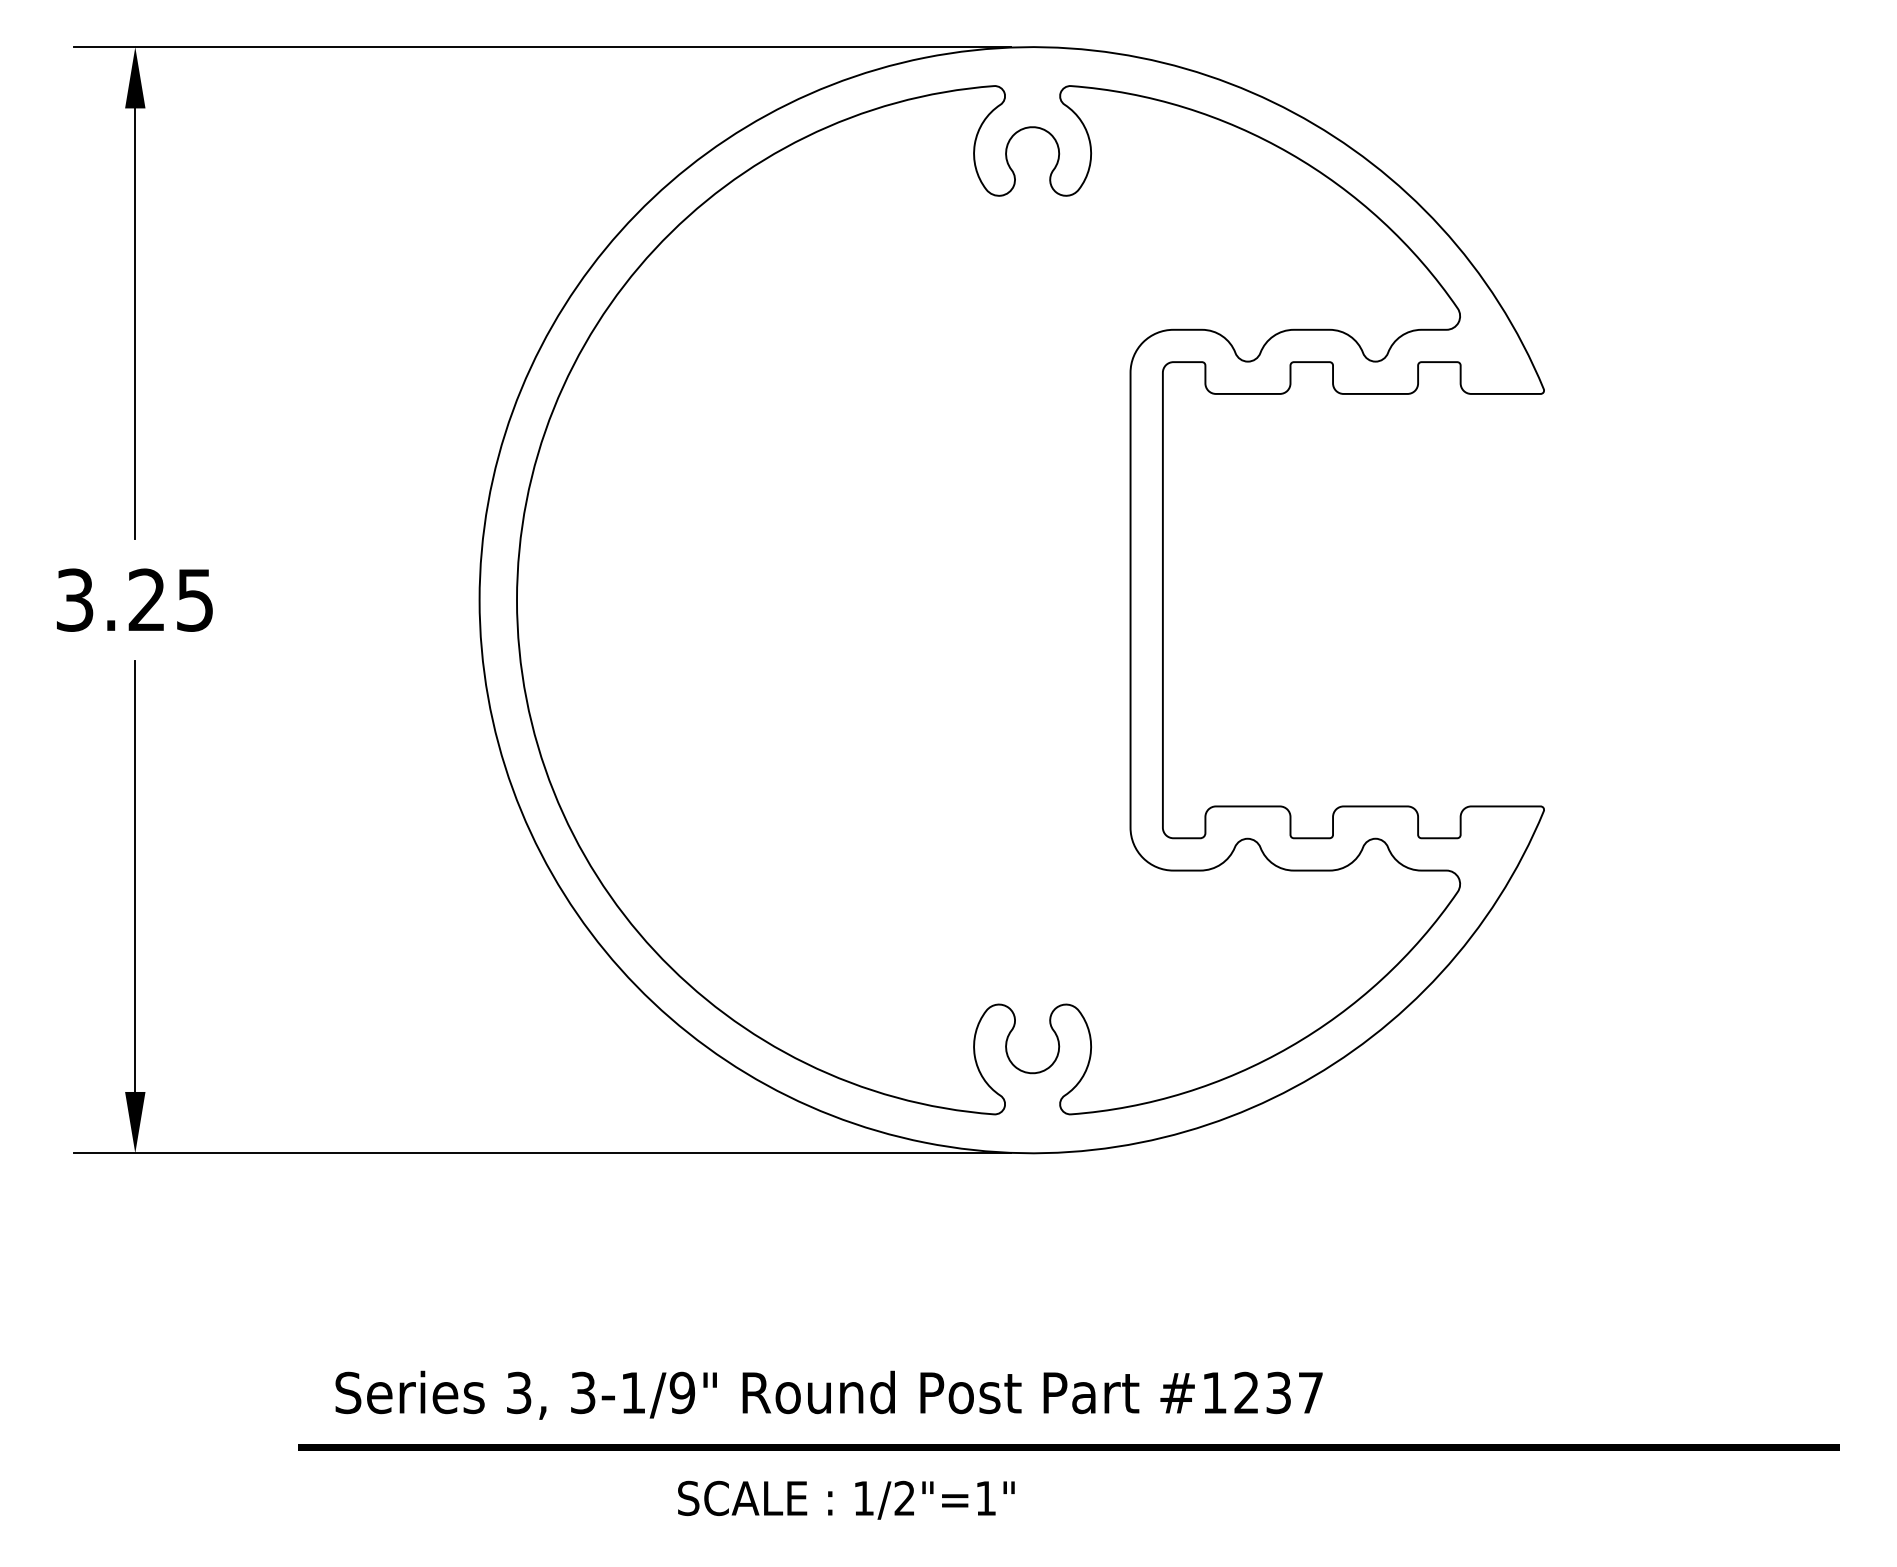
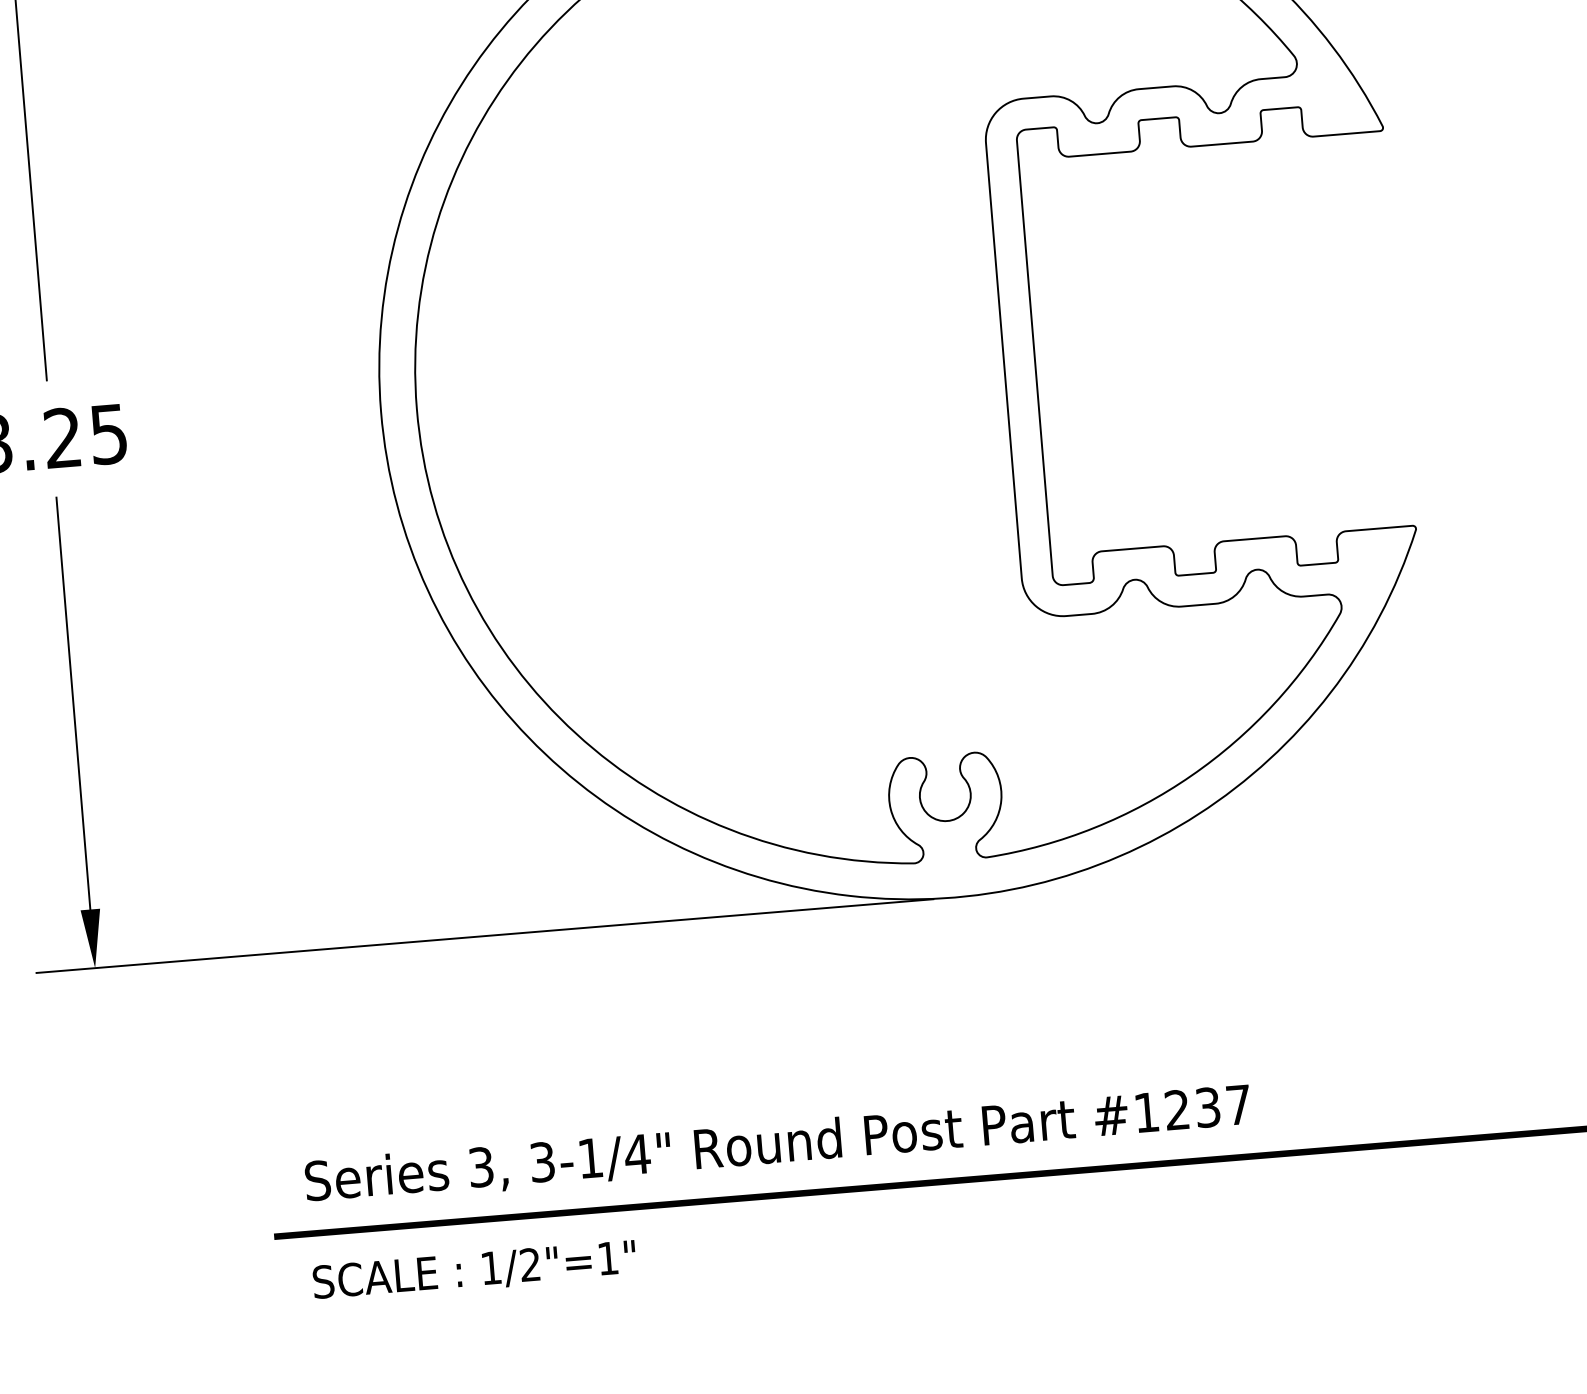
text: (682, 1392) -> (637, 1154), 3-1/9" -> 3-1/4"
text: (846, 1499) -> (474, 1270), moved

